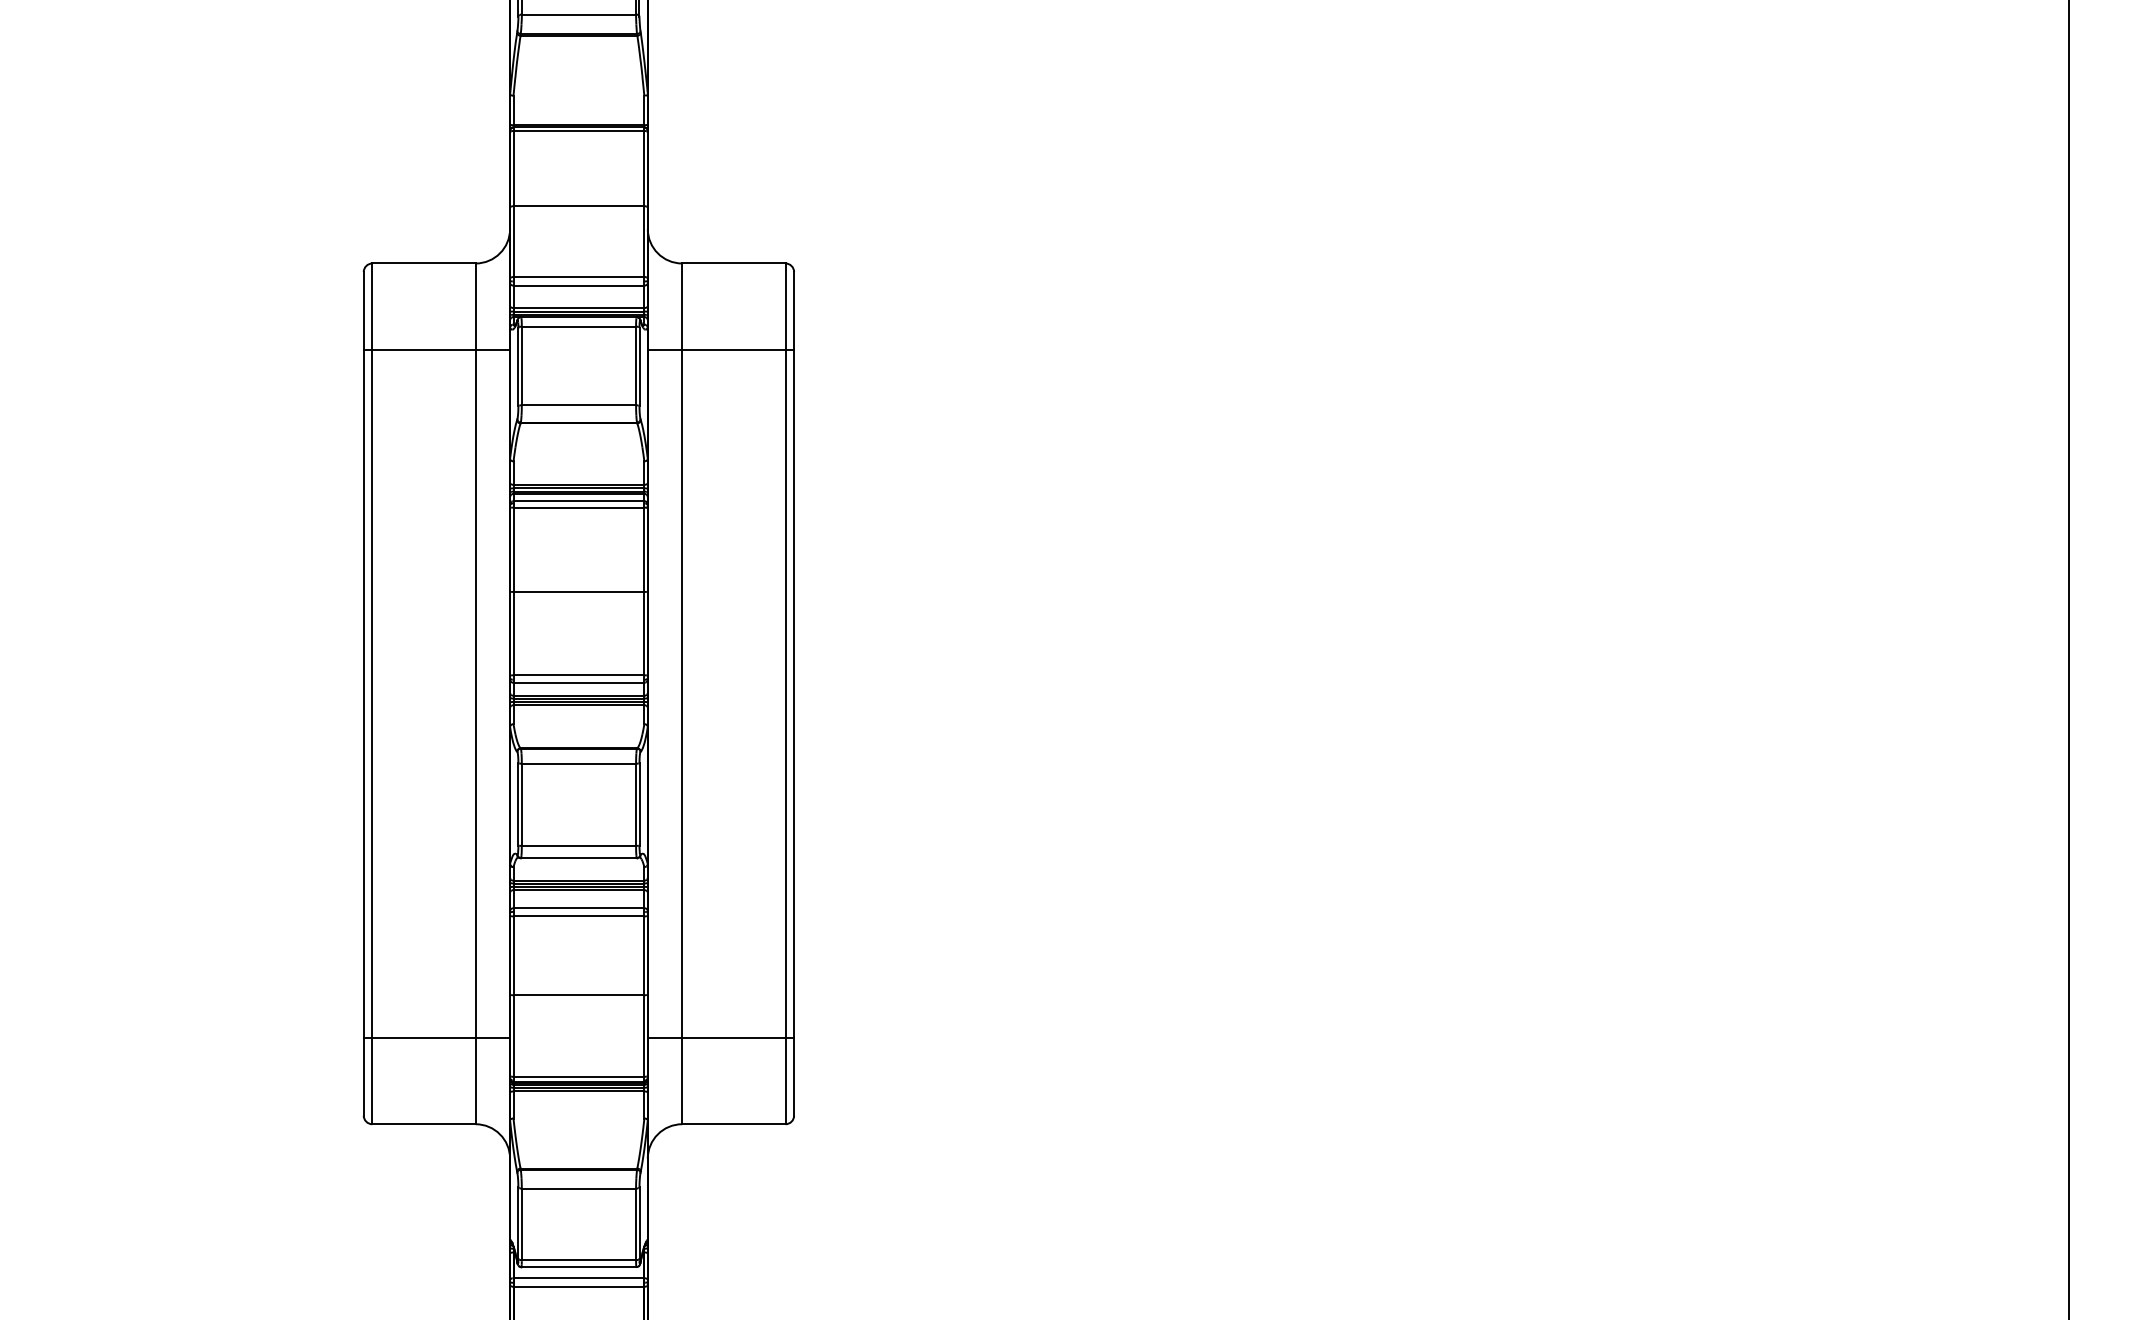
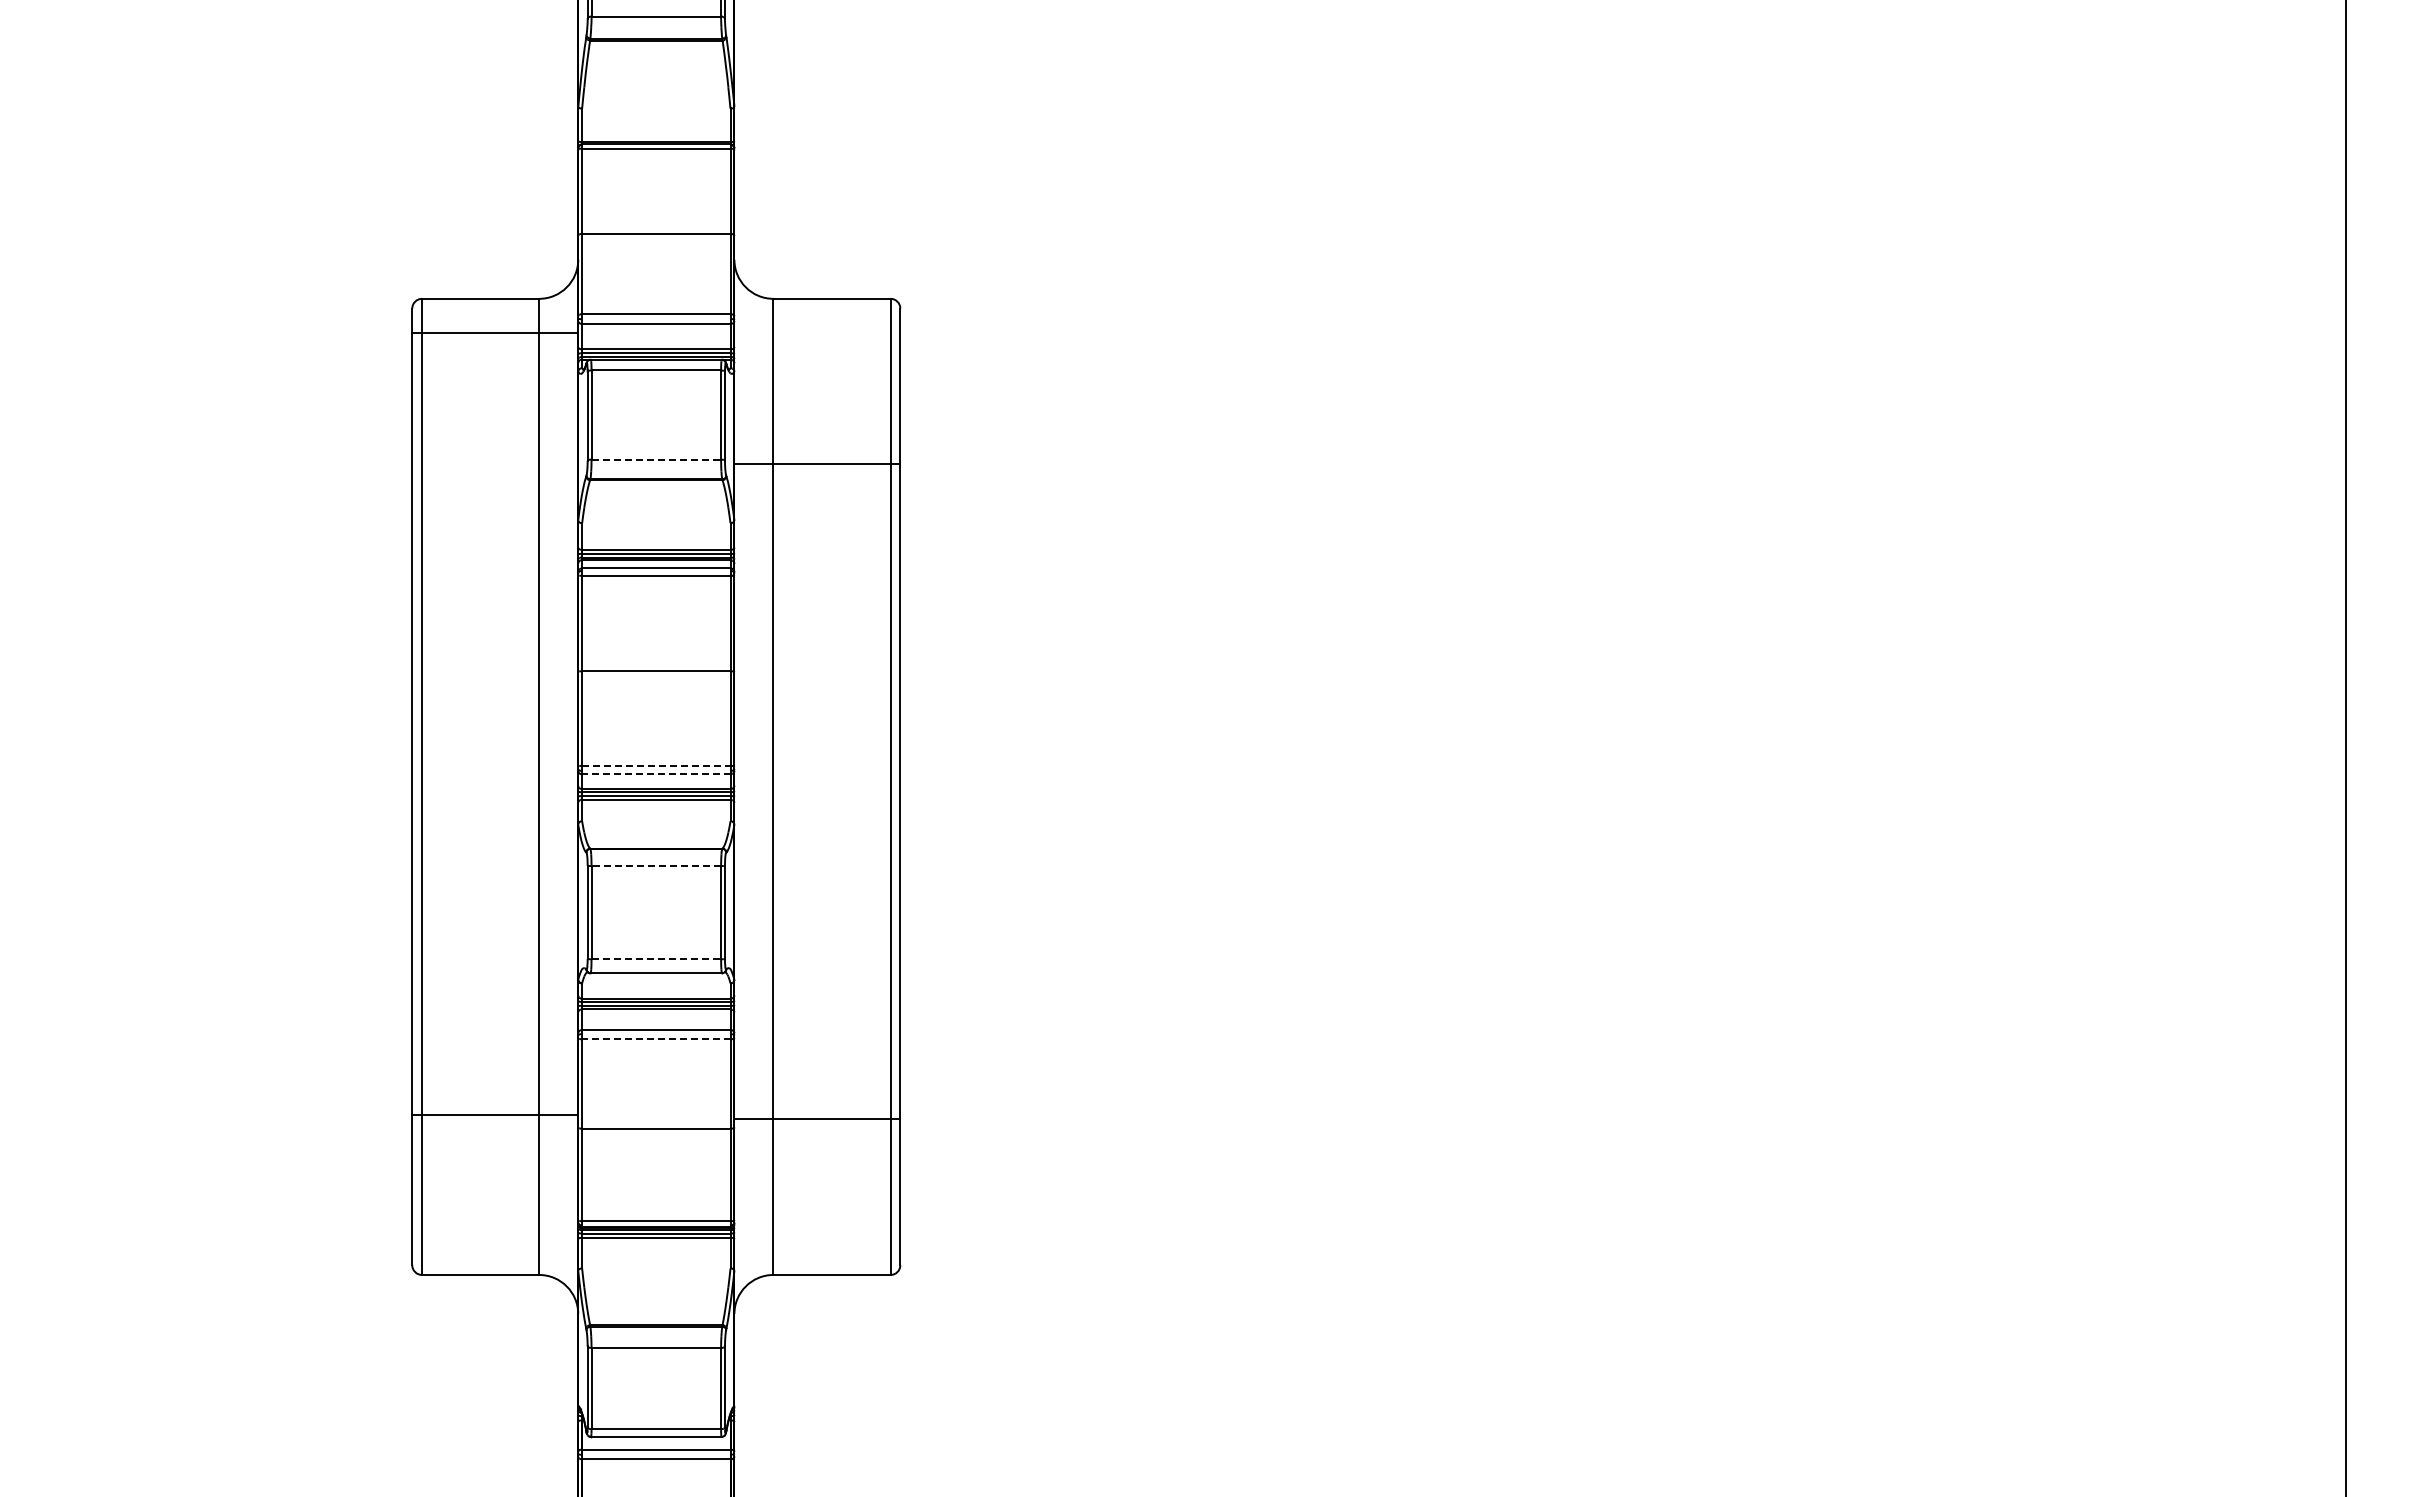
line: (437, 349) -> (495, 333), moved
line: (721, 349) -> (817, 464), moved
line: (579, 405) -> (656, 459), solid -> dashed
line: (579, 674) -> (656, 765), solid -> dashed
line: (578, 682) -> (655, 774), solid -> dashed
line: (579, 764) -> (656, 866), solid -> dashed
line: (579, 846) -> (656, 959), solid -> dashed
line: (578, 916) -> (655, 1039), solid -> dashed
line: (437, 1038) -> (495, 1115), moved
line: (721, 1038) -> (817, 1119), moved

